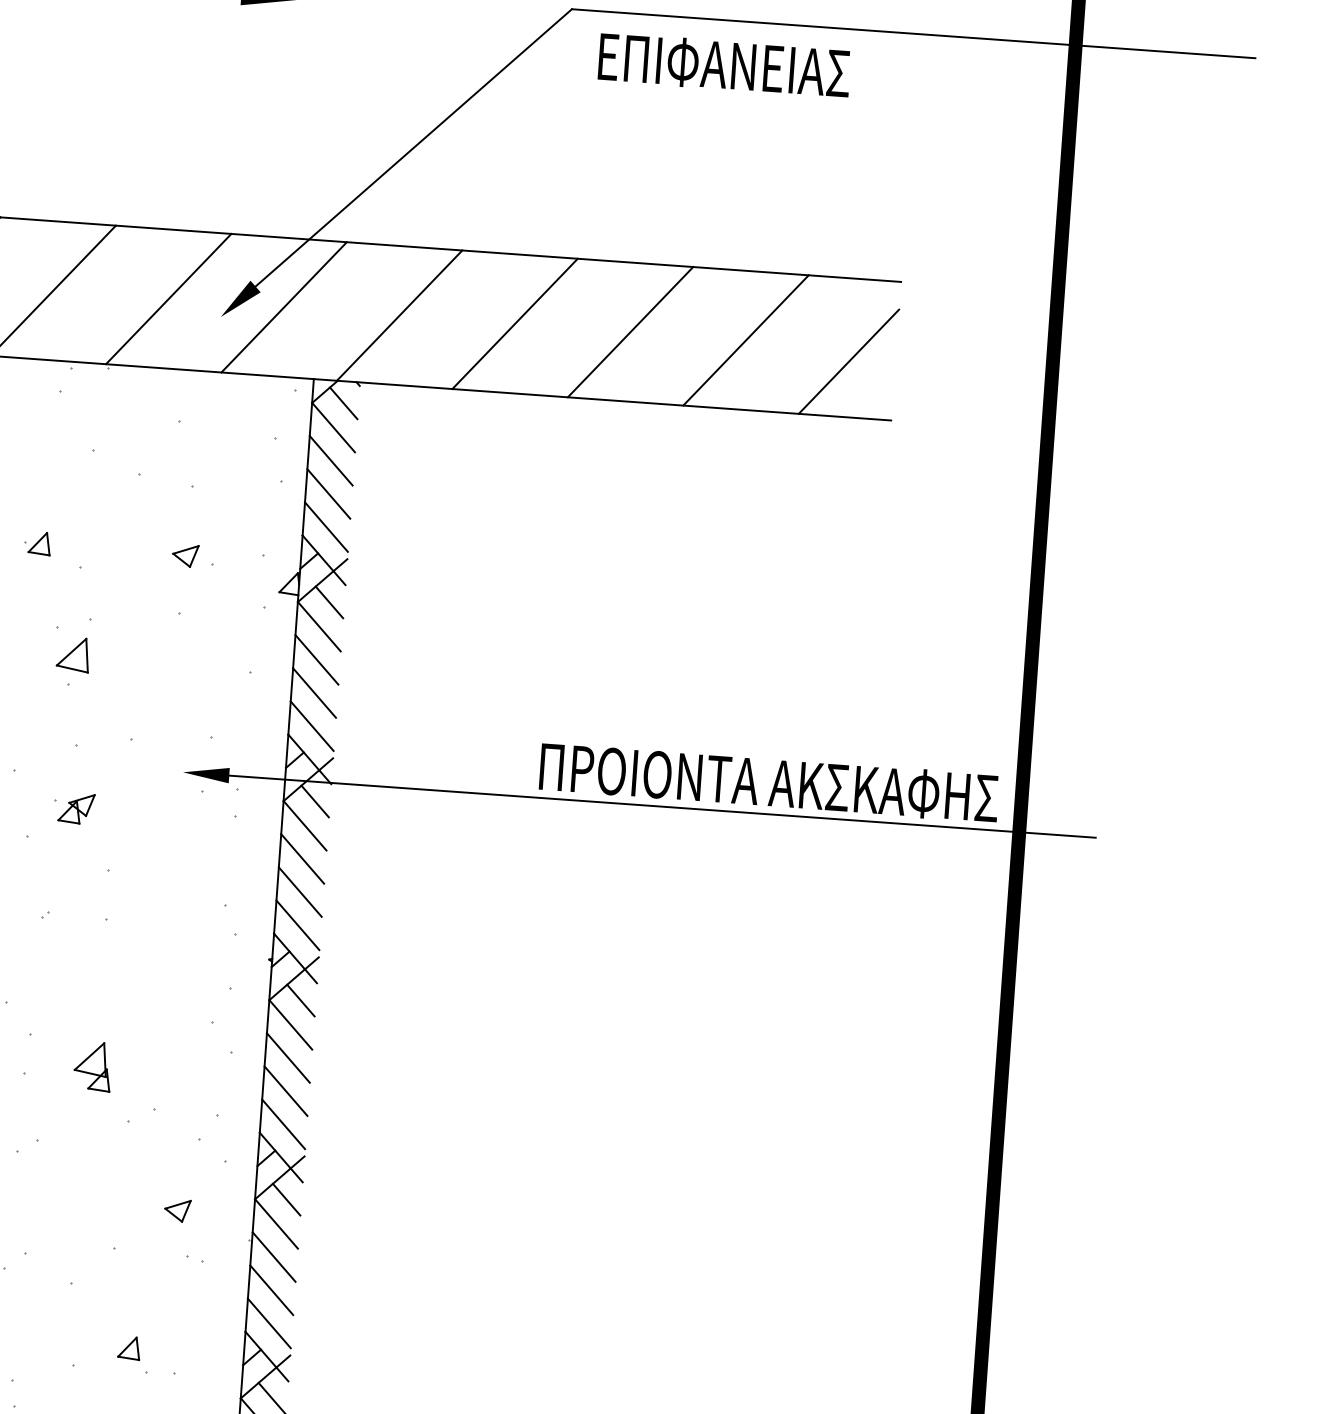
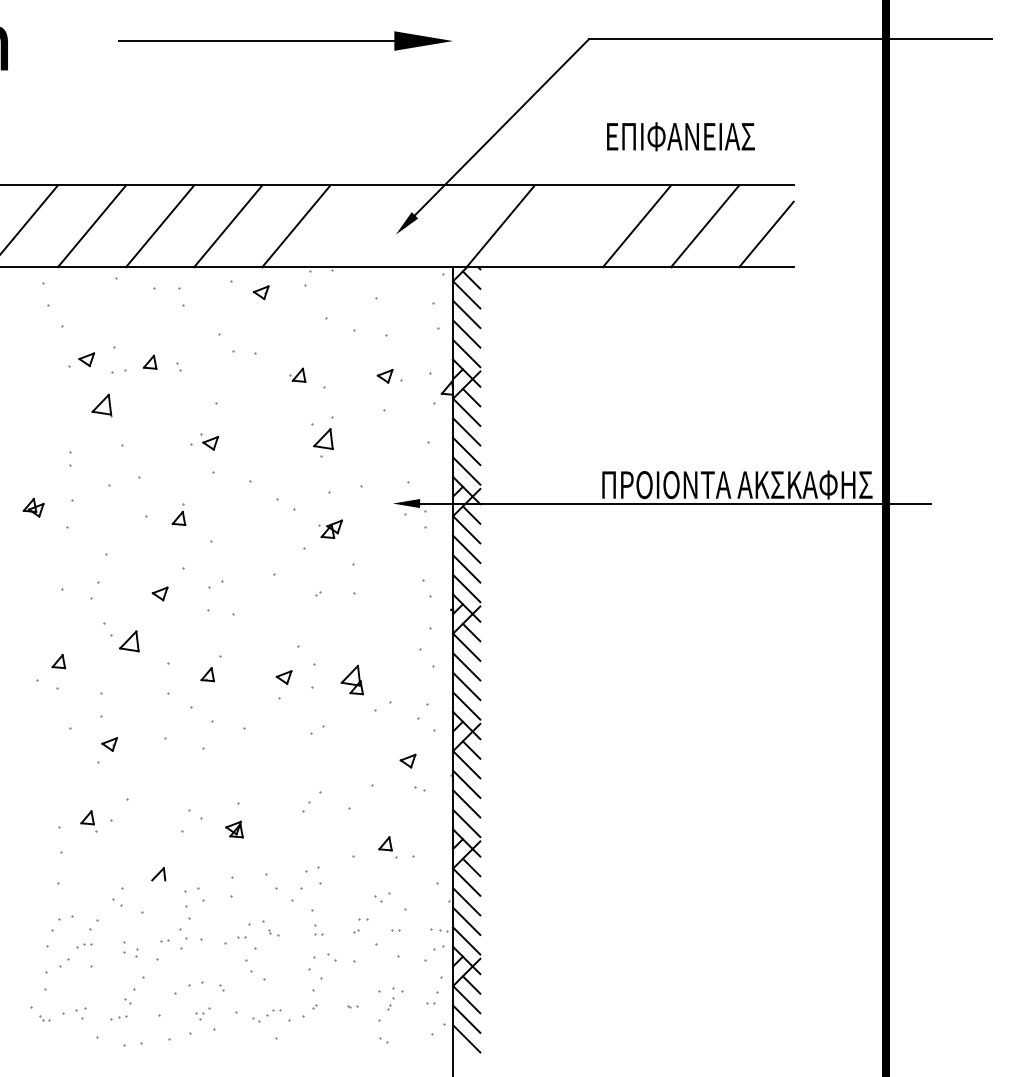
text: (723, 64) -> (680, 136), moved
line: (168, 299) -> (364, 226), removed
line: (283, 307) -> (432, 226), removed
line: (514, 324) -> (568, 226), removed

